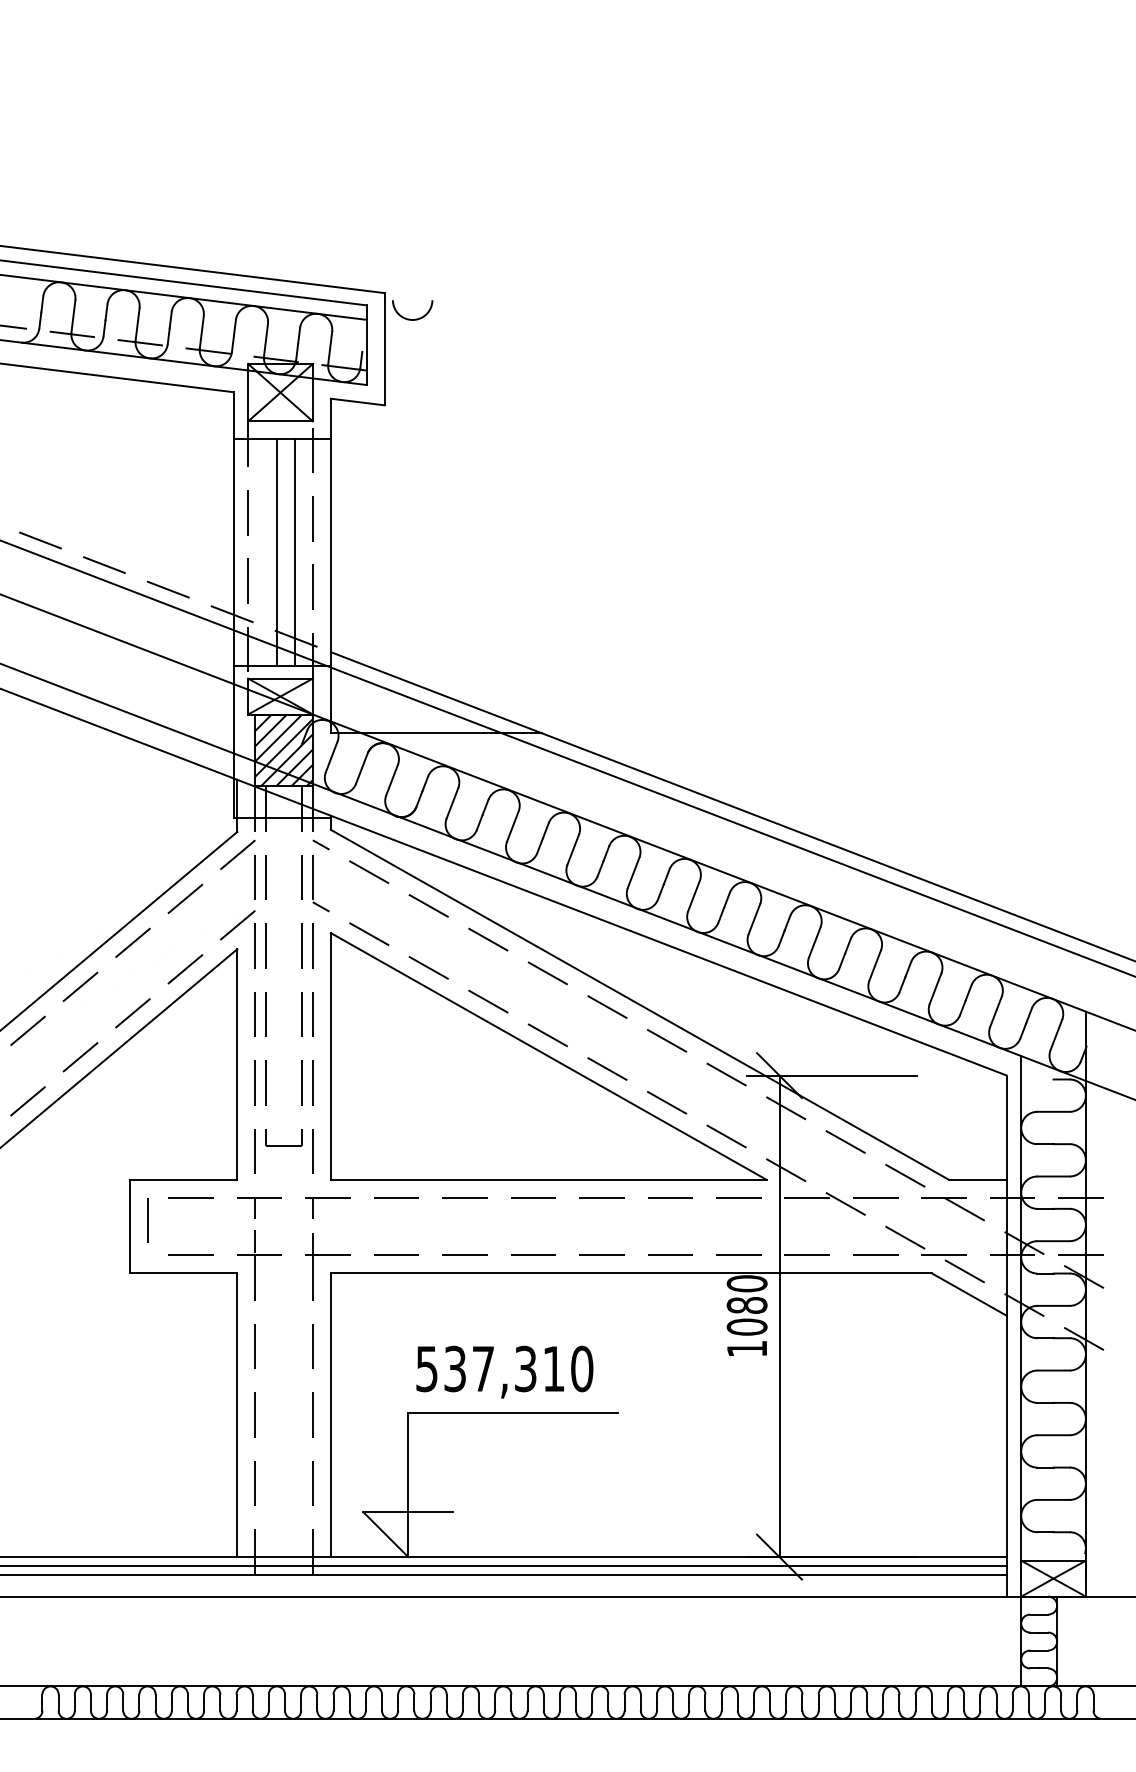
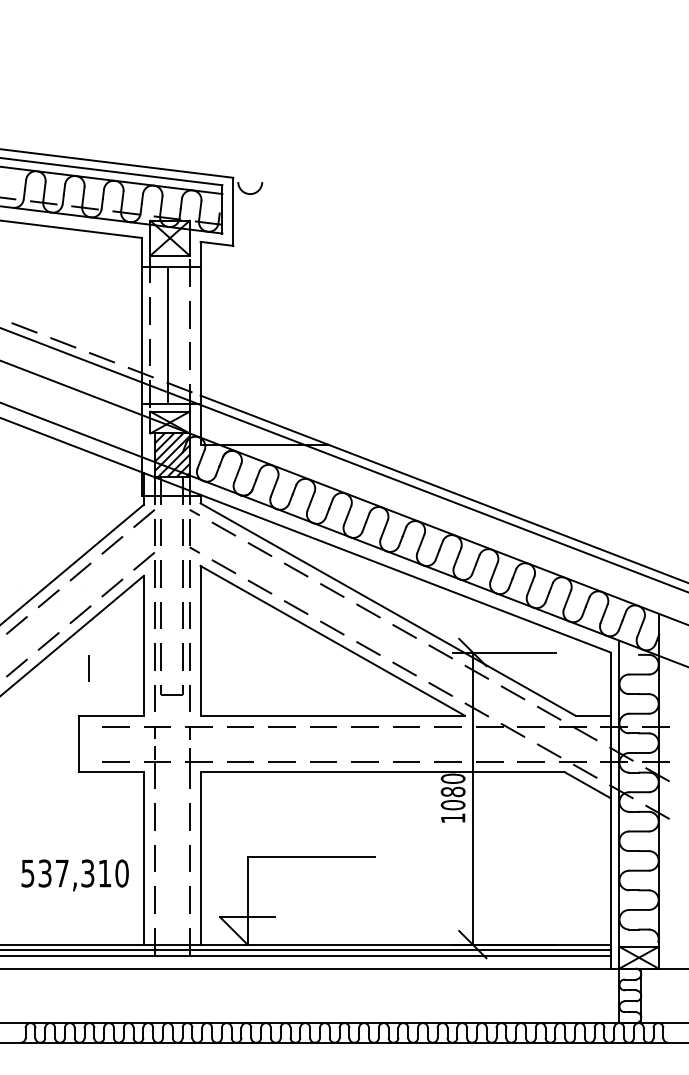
line: (294, 553) -> (178, 335), removed
line: (146, 1220) -> (88, 668), moved
text: (503, 1372) -> (74, 875), moved

